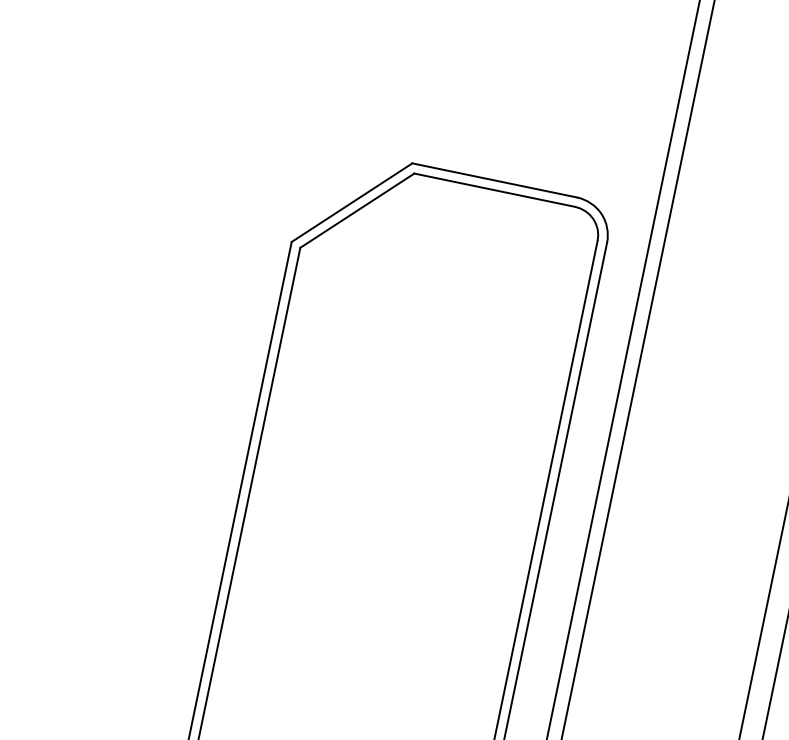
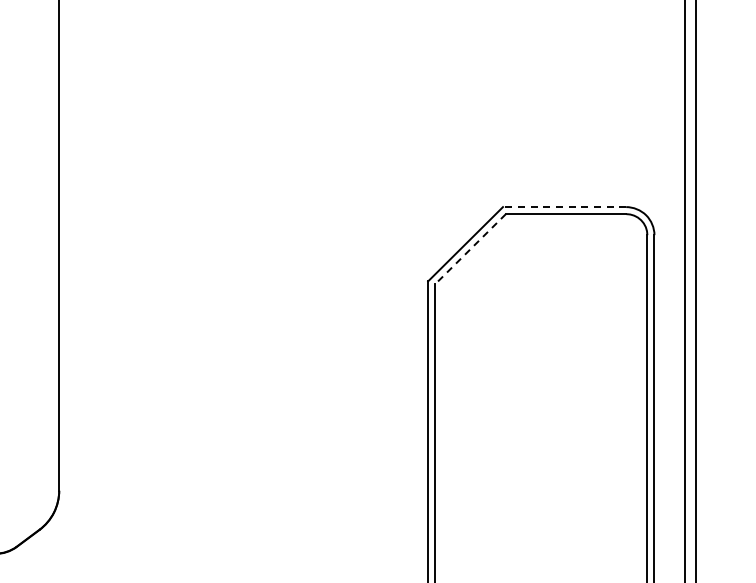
line: (494, 180) -> (564, 207), solid -> dashed
line: (357, 211) -> (470, 249), solid -> dashed

